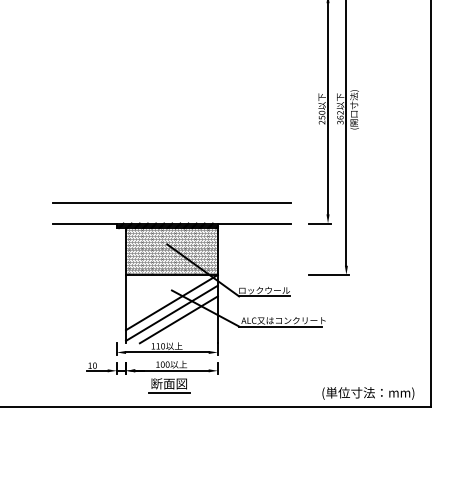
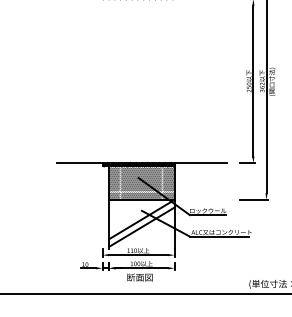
line: (171, 202) -> (141, 148), removed
line: (178, 319) -> (146, 231), removed
line: (169, 393) -> (140, 284), removed

